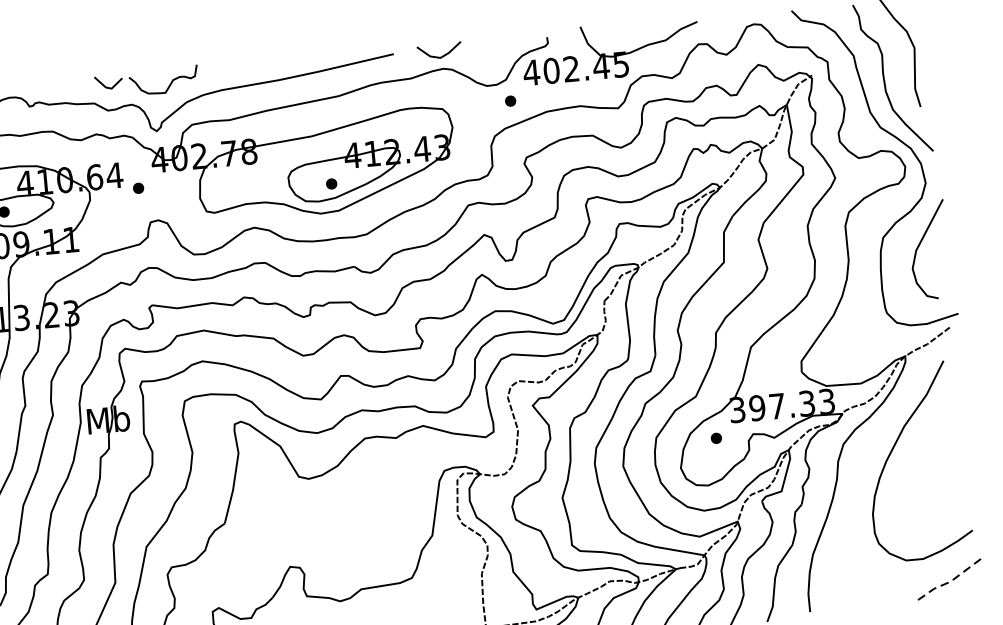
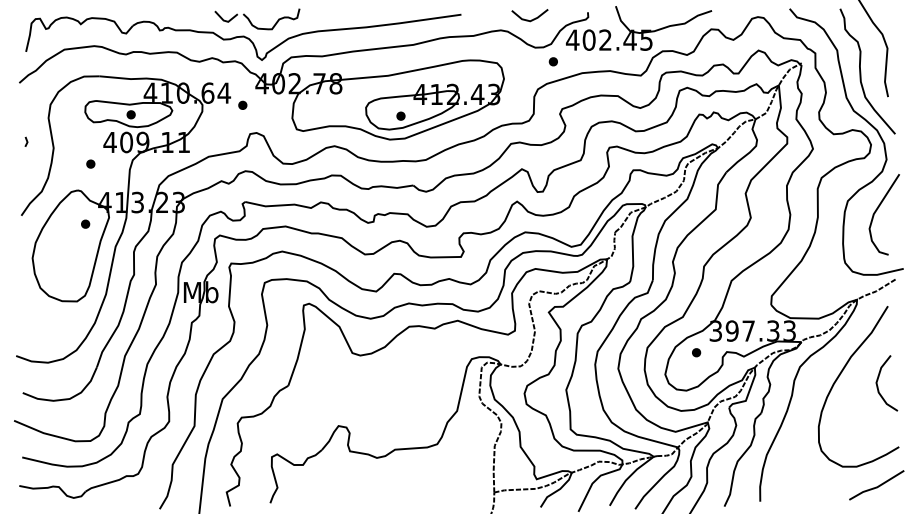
line: (438, 56) -> (528, 19), moved
curve: (940, 451) -> (878, 380), added
line: (950, 581) -> (877, 487), dashed -> solid

